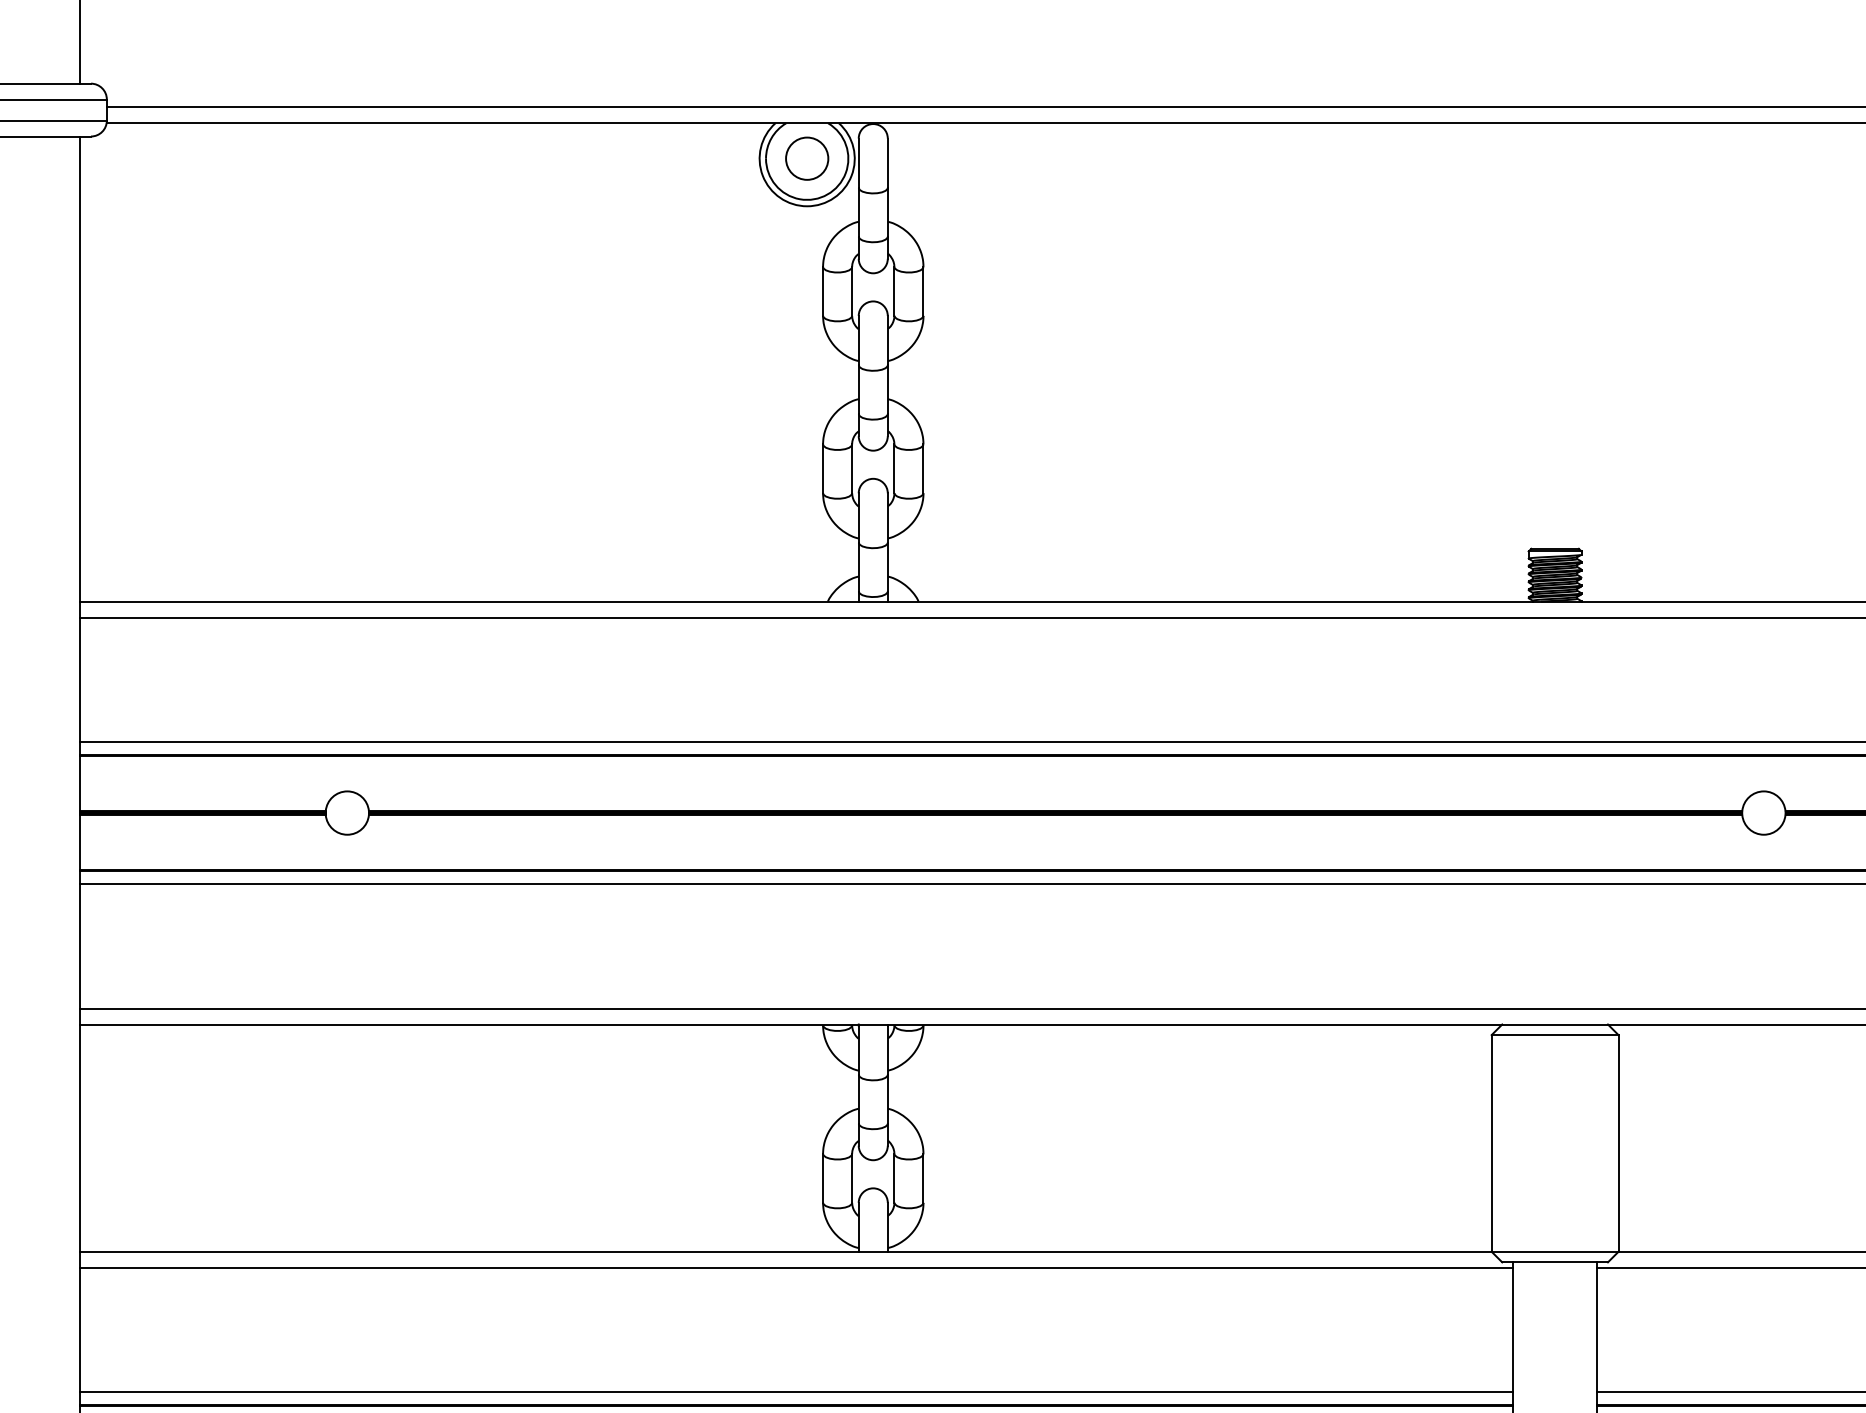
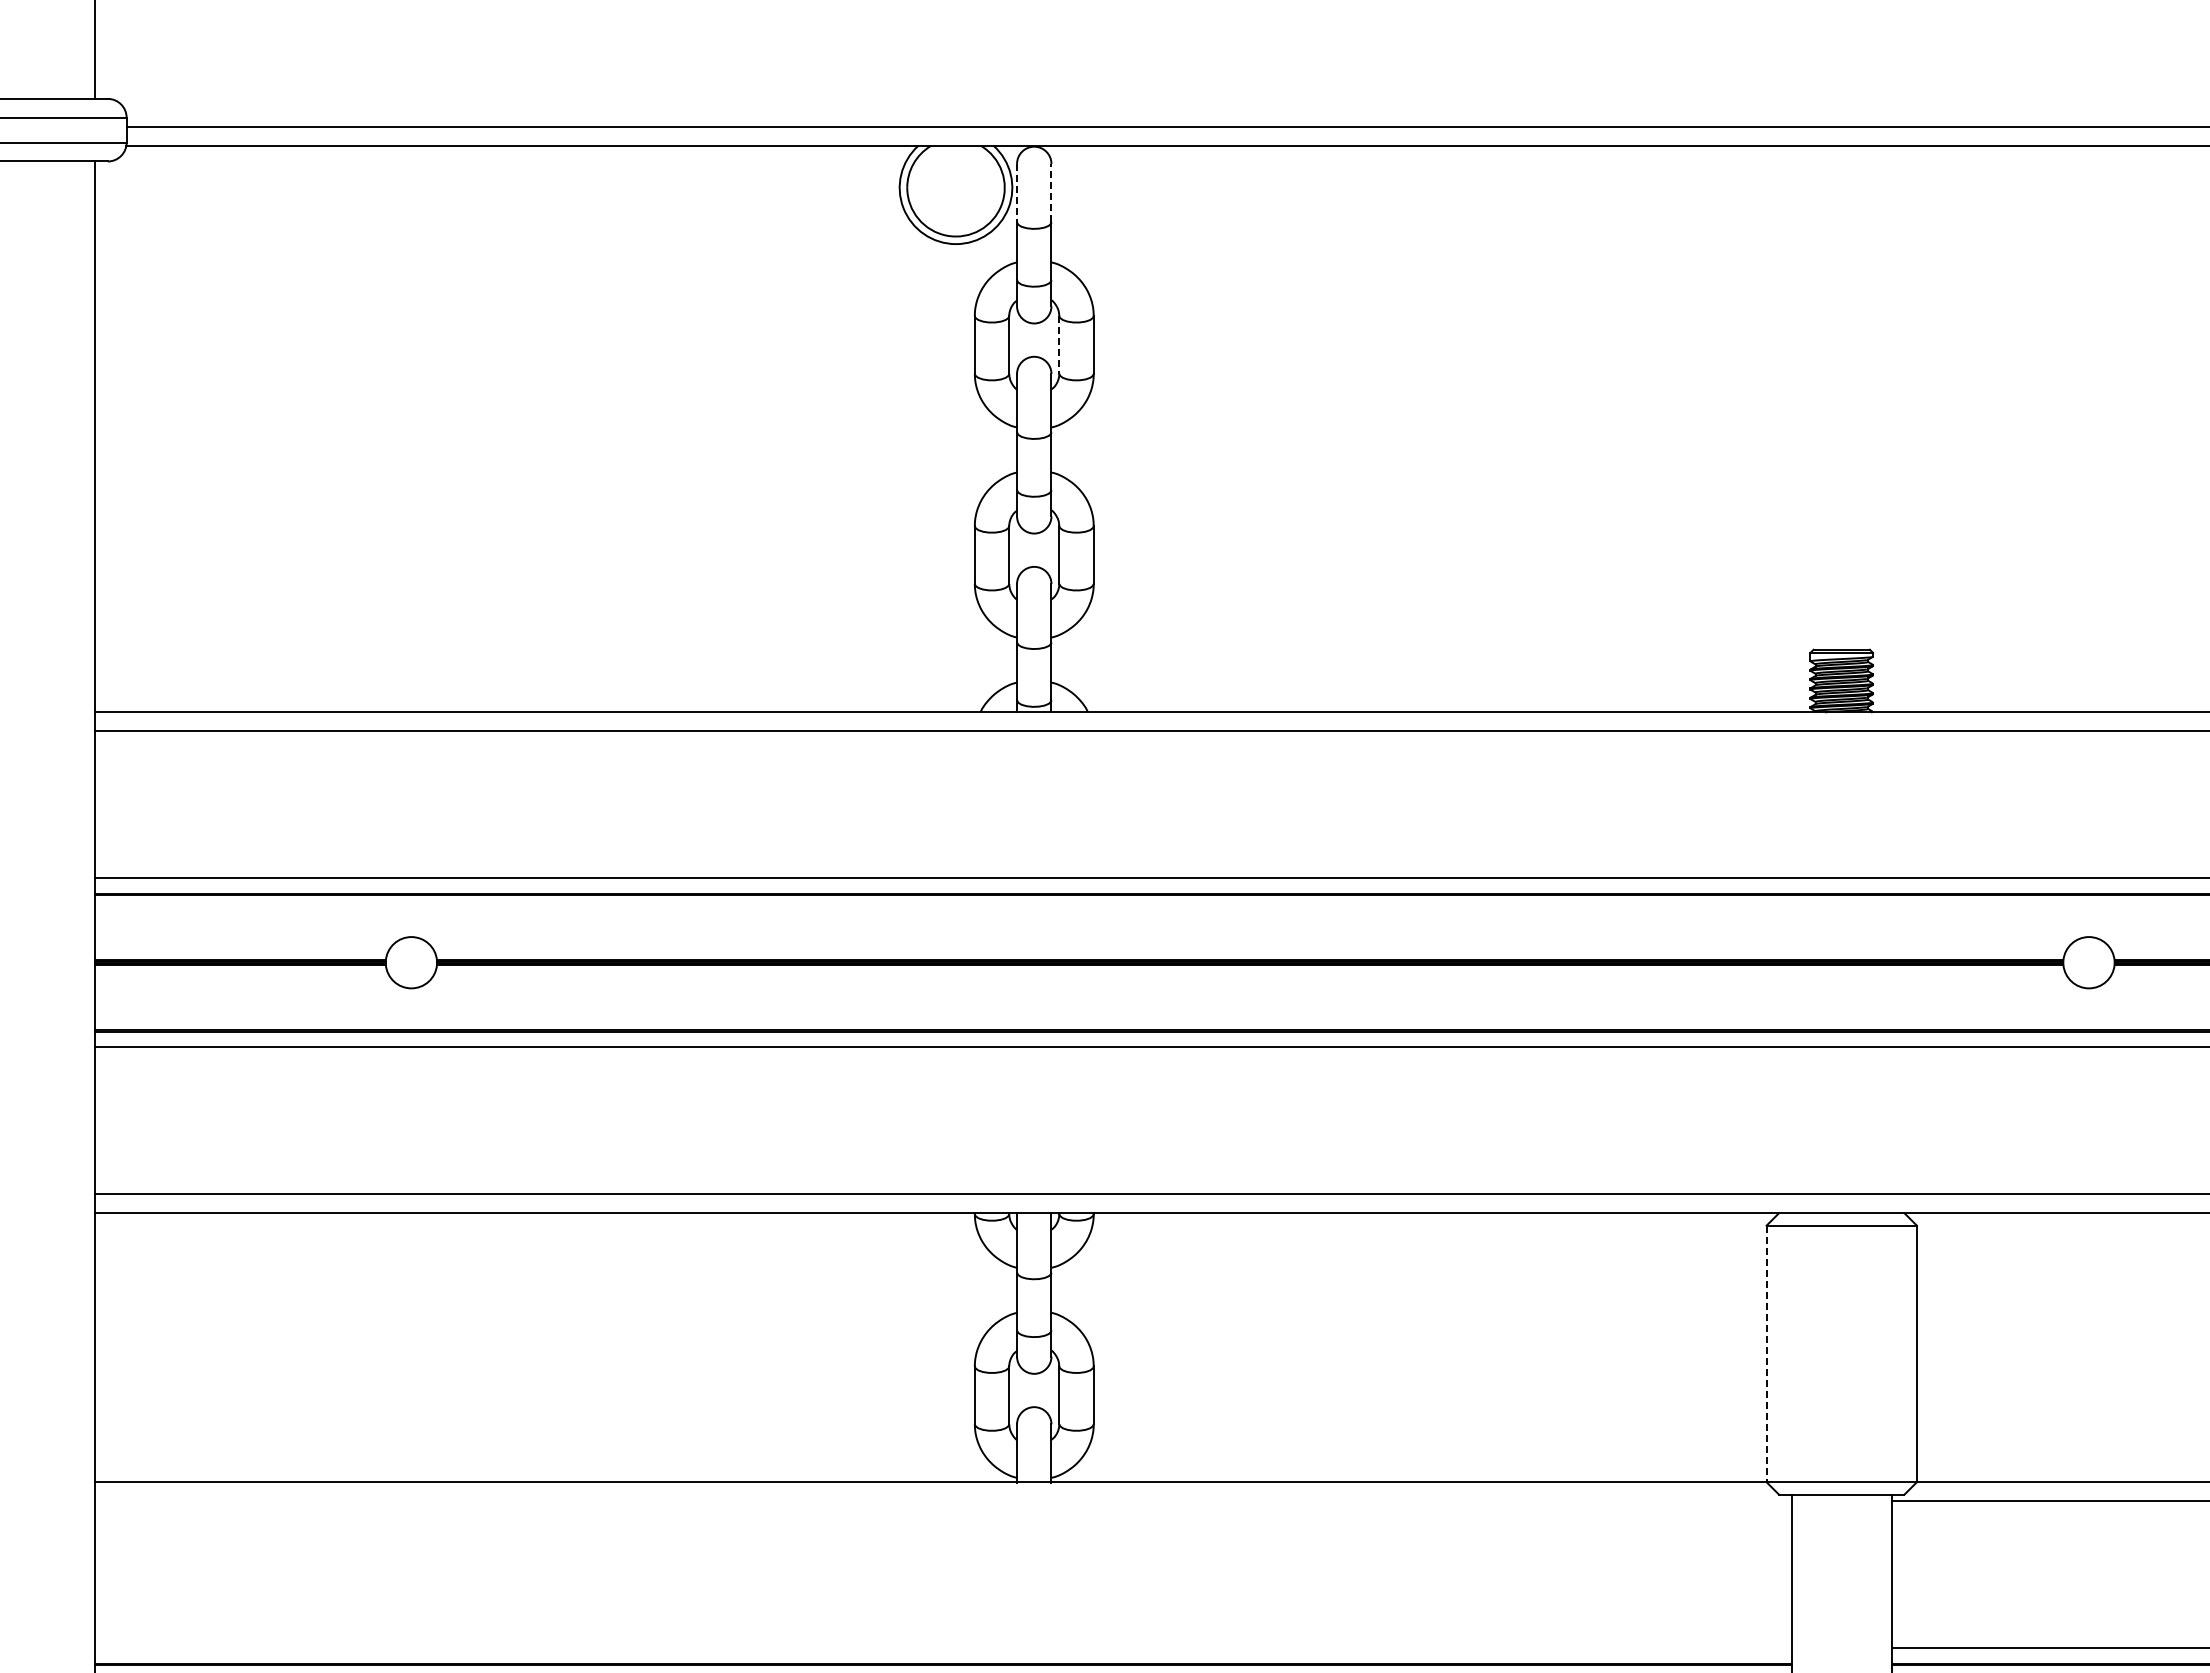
circle: (806, 158) -> (955, 187), removed
line: (887, 162) -> (1051, 192), solid -> dashed
line: (859, 163) -> (1017, 193), solid -> dashed
line: (894, 291) -> (1059, 344), solid -> dashed
line: (1491, 1143) -> (1766, 1354), solid -> dashed
line: (796, 1268) -> (943, 1501), removed
line: (796, 1392) -> (943, 1648), removed

